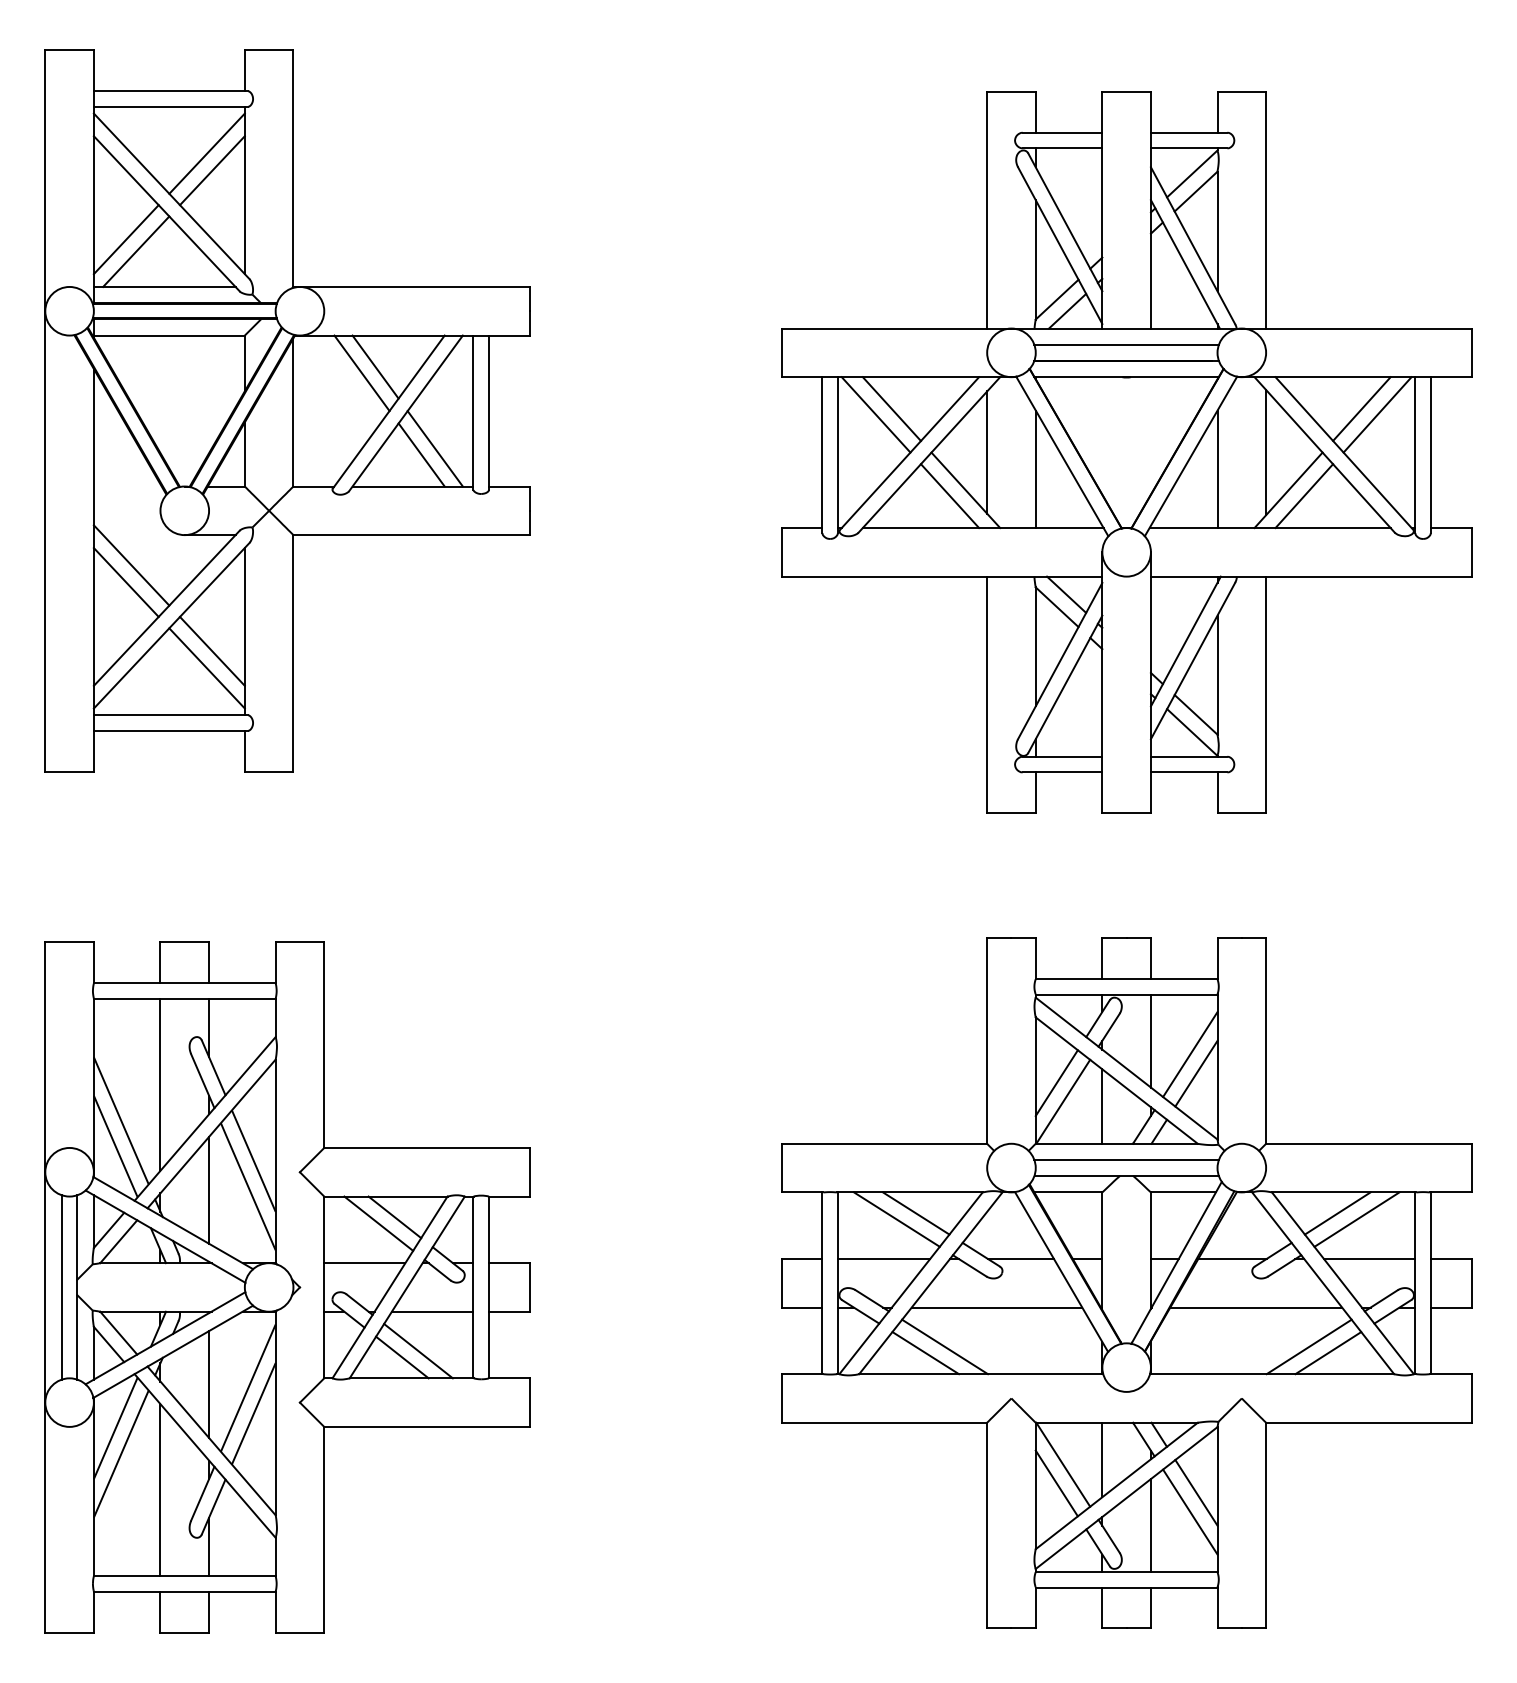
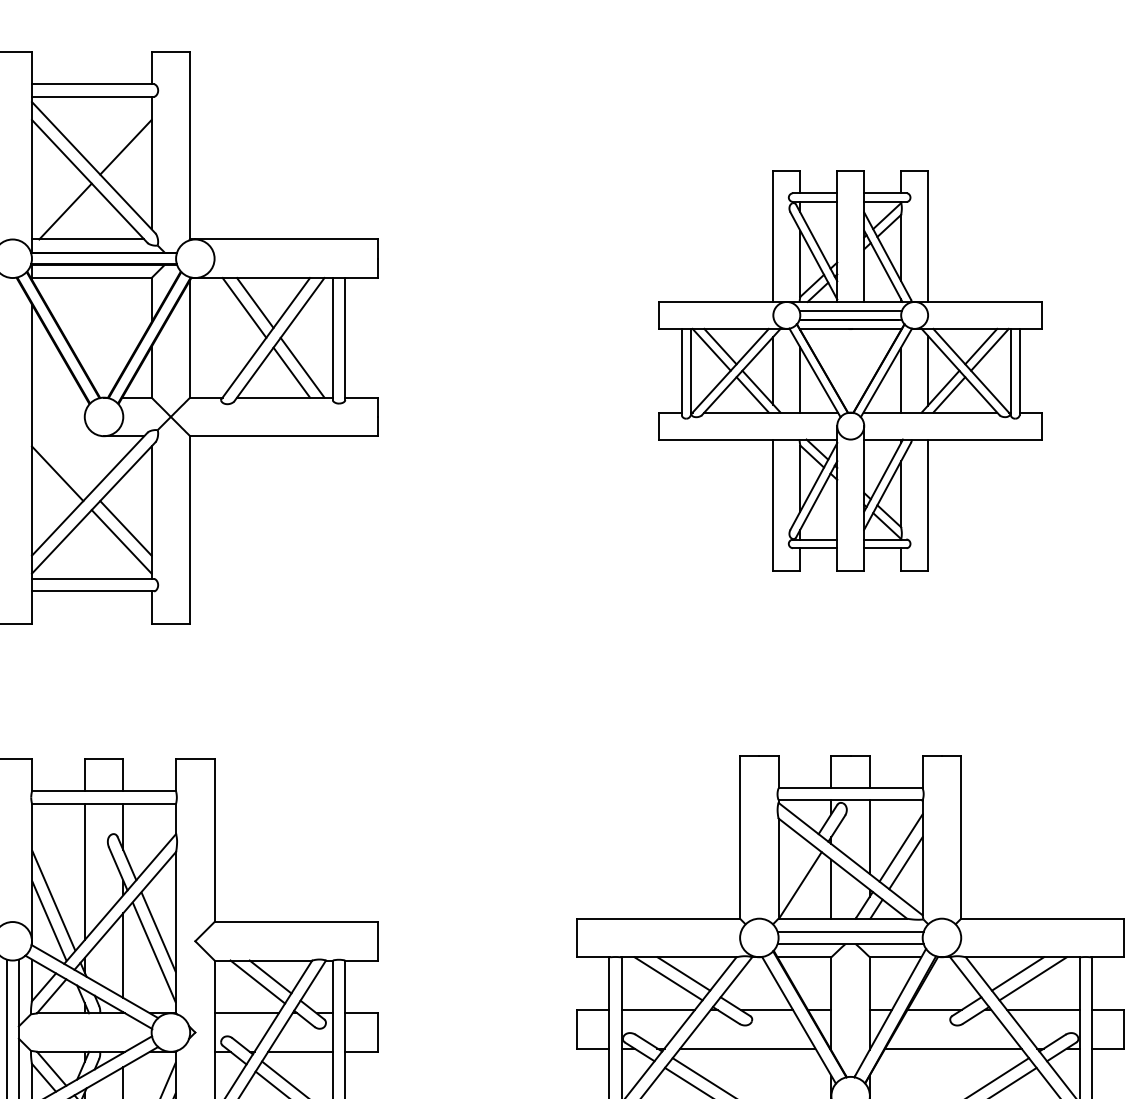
line: (206, 153) -> (121, 133), removed
line: (125, 239) -> (57, 201), removed
part: (1126, 452) -> (850, 370), size x0.7
line: (131, 565) -> (61, 460), removed
line: (1056, 1082) -> (795, 870), removed

